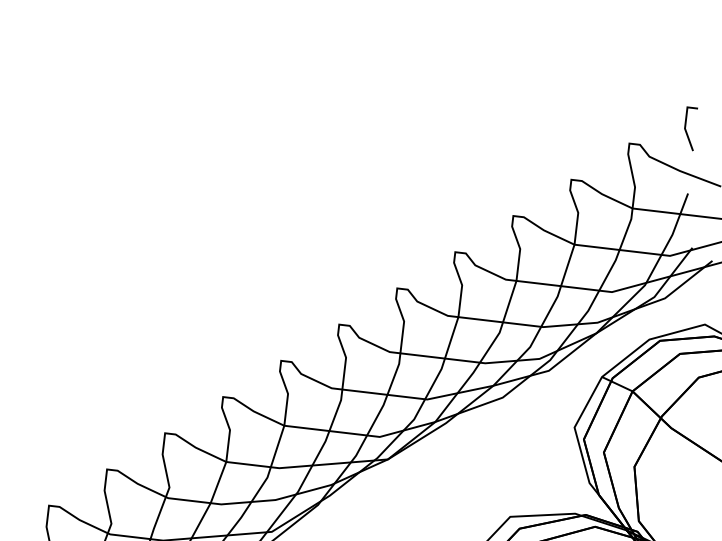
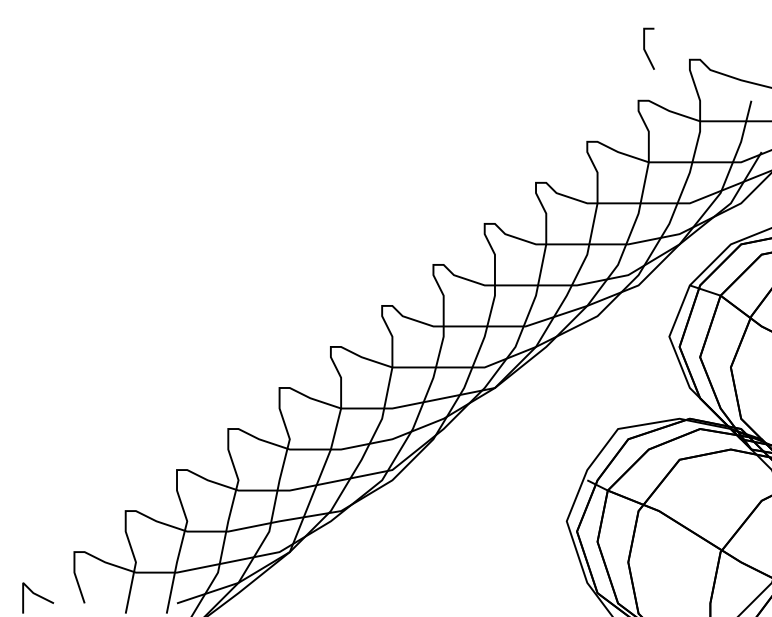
line: (686, 129) -> (645, 49), moved

